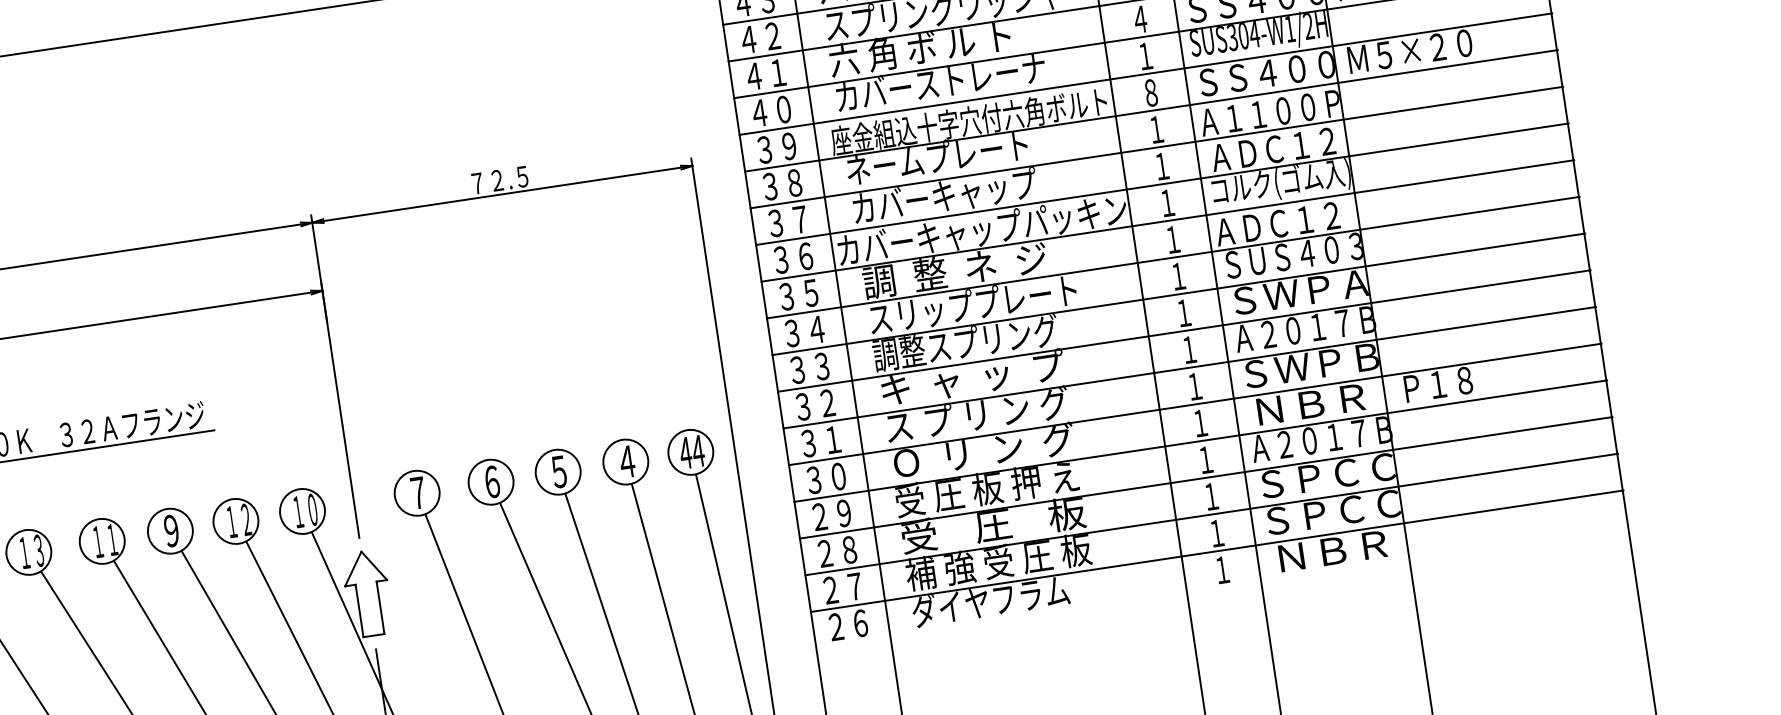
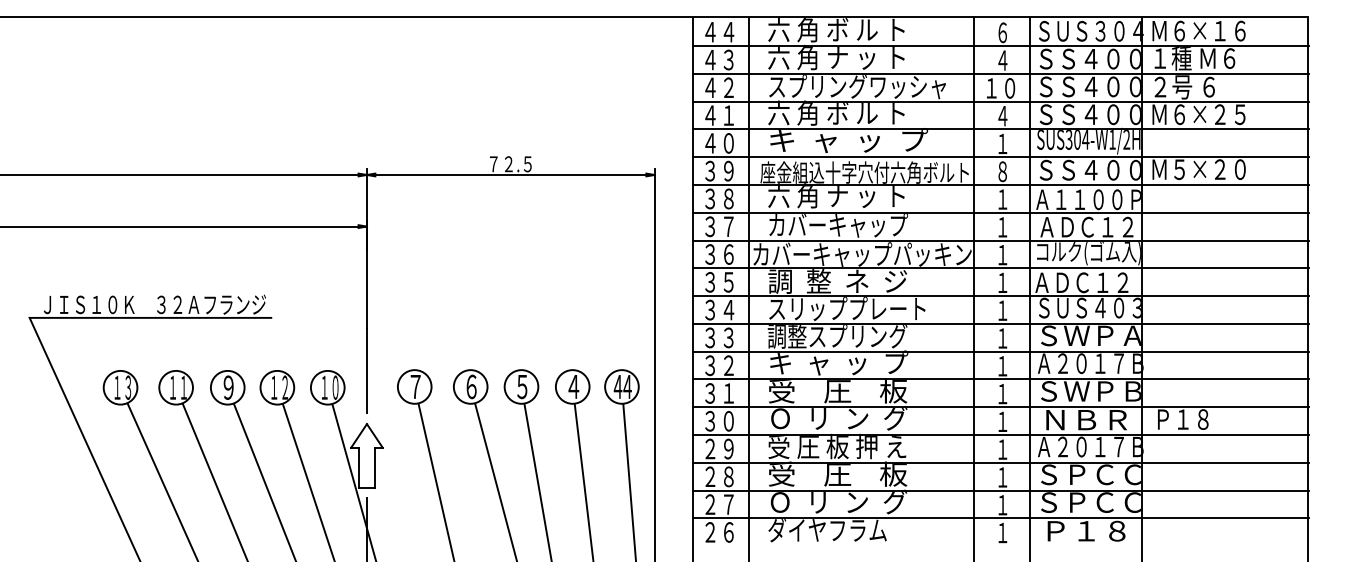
text: (941, 83) -> (848, 141), カバーストレーナ -> キ  ャ  ッ  プ
text: (936, 157) -> (836, 195), ネームプレート -> 六 角 ナ ッ ト
text: (976, 415) -> (837, 391), ス プ リ ン グ -> 受    圧    板
text: (1332, 550) -> (1086, 530), ＮＢＲ -> Ｐ１８
text: (998, 561) -> (837, 501), 補 強 受 圧 板 -> Ｏ  リ  ン  グ

